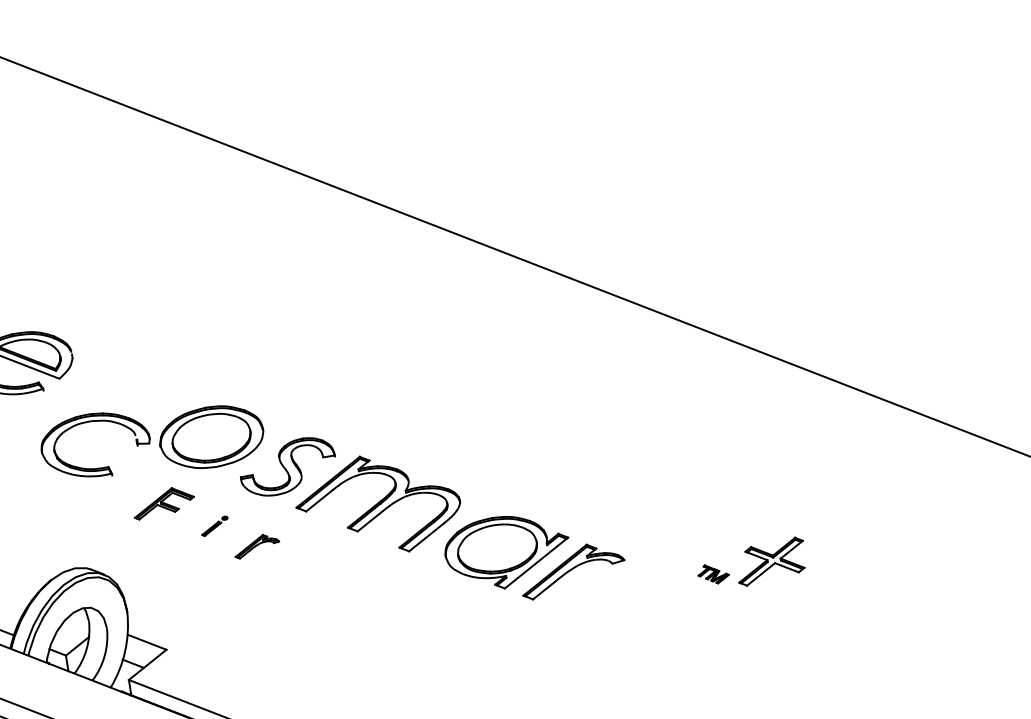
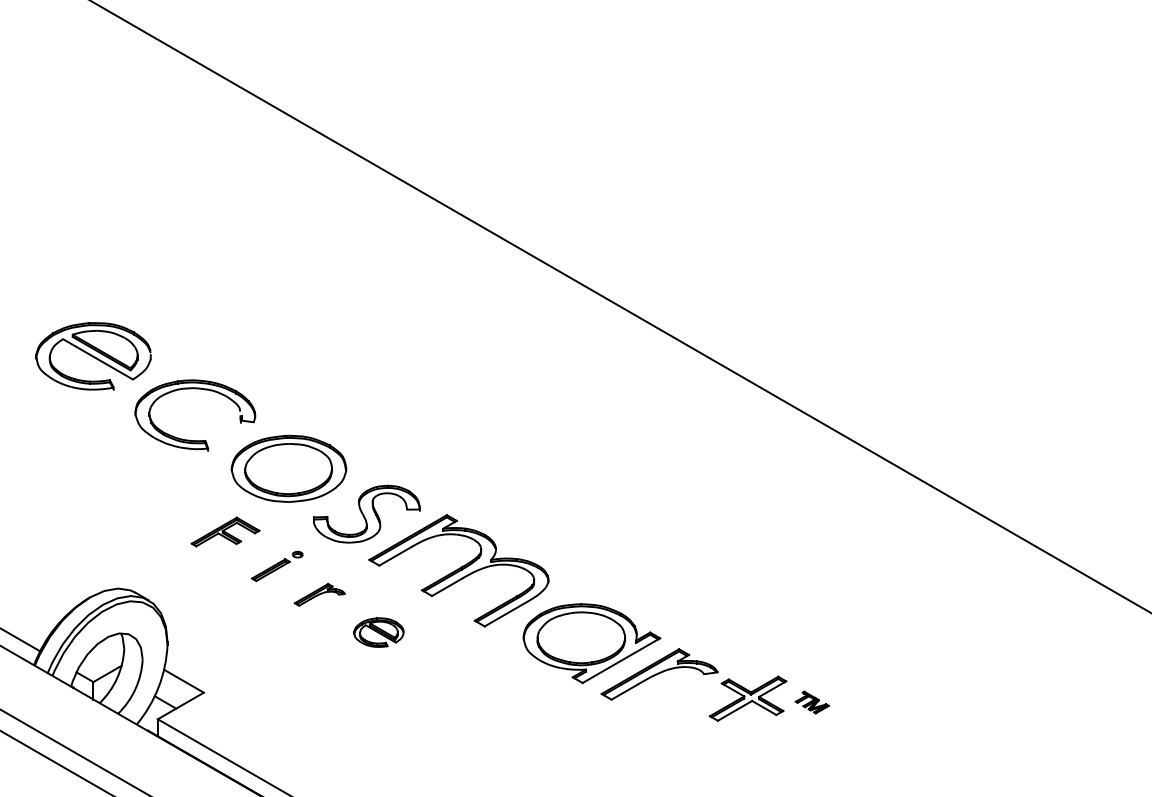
part: (93, 467) -> (189, 439), moved
part: (215, 526) -> (277, 566), size x1.67
part: (770, 561) -> (747, 698), moved
part: (314, 571) -> (378, 632), added

